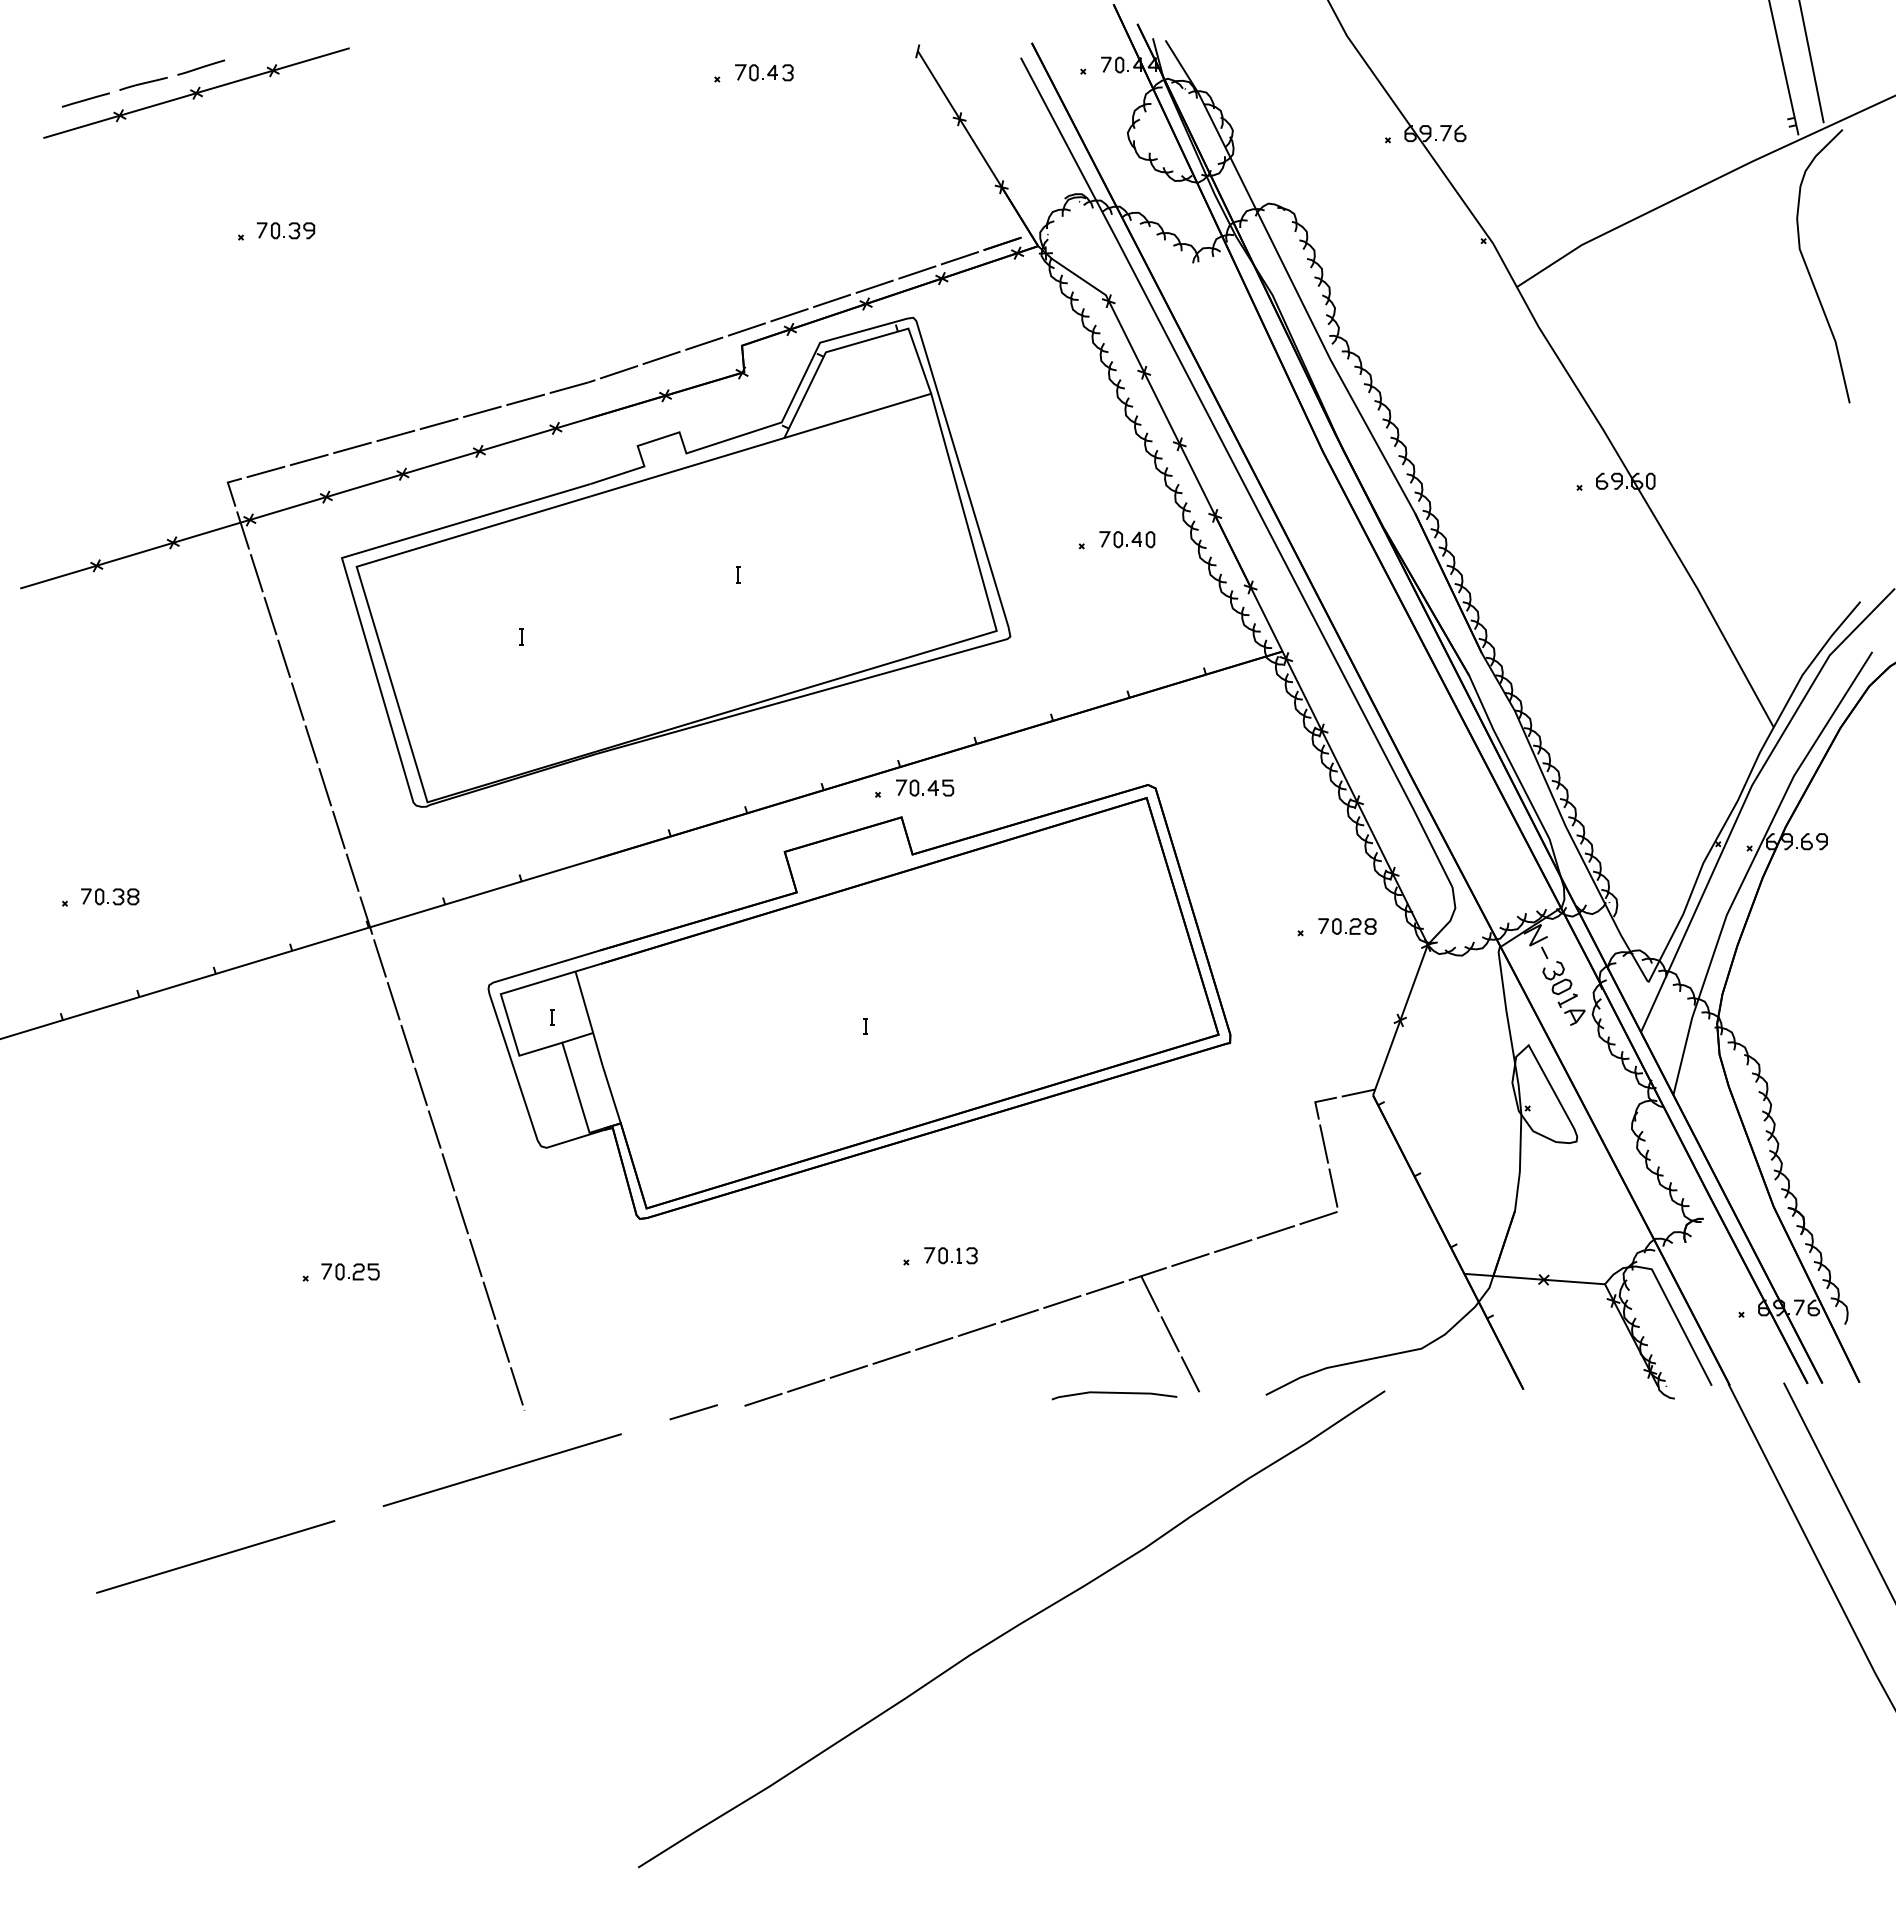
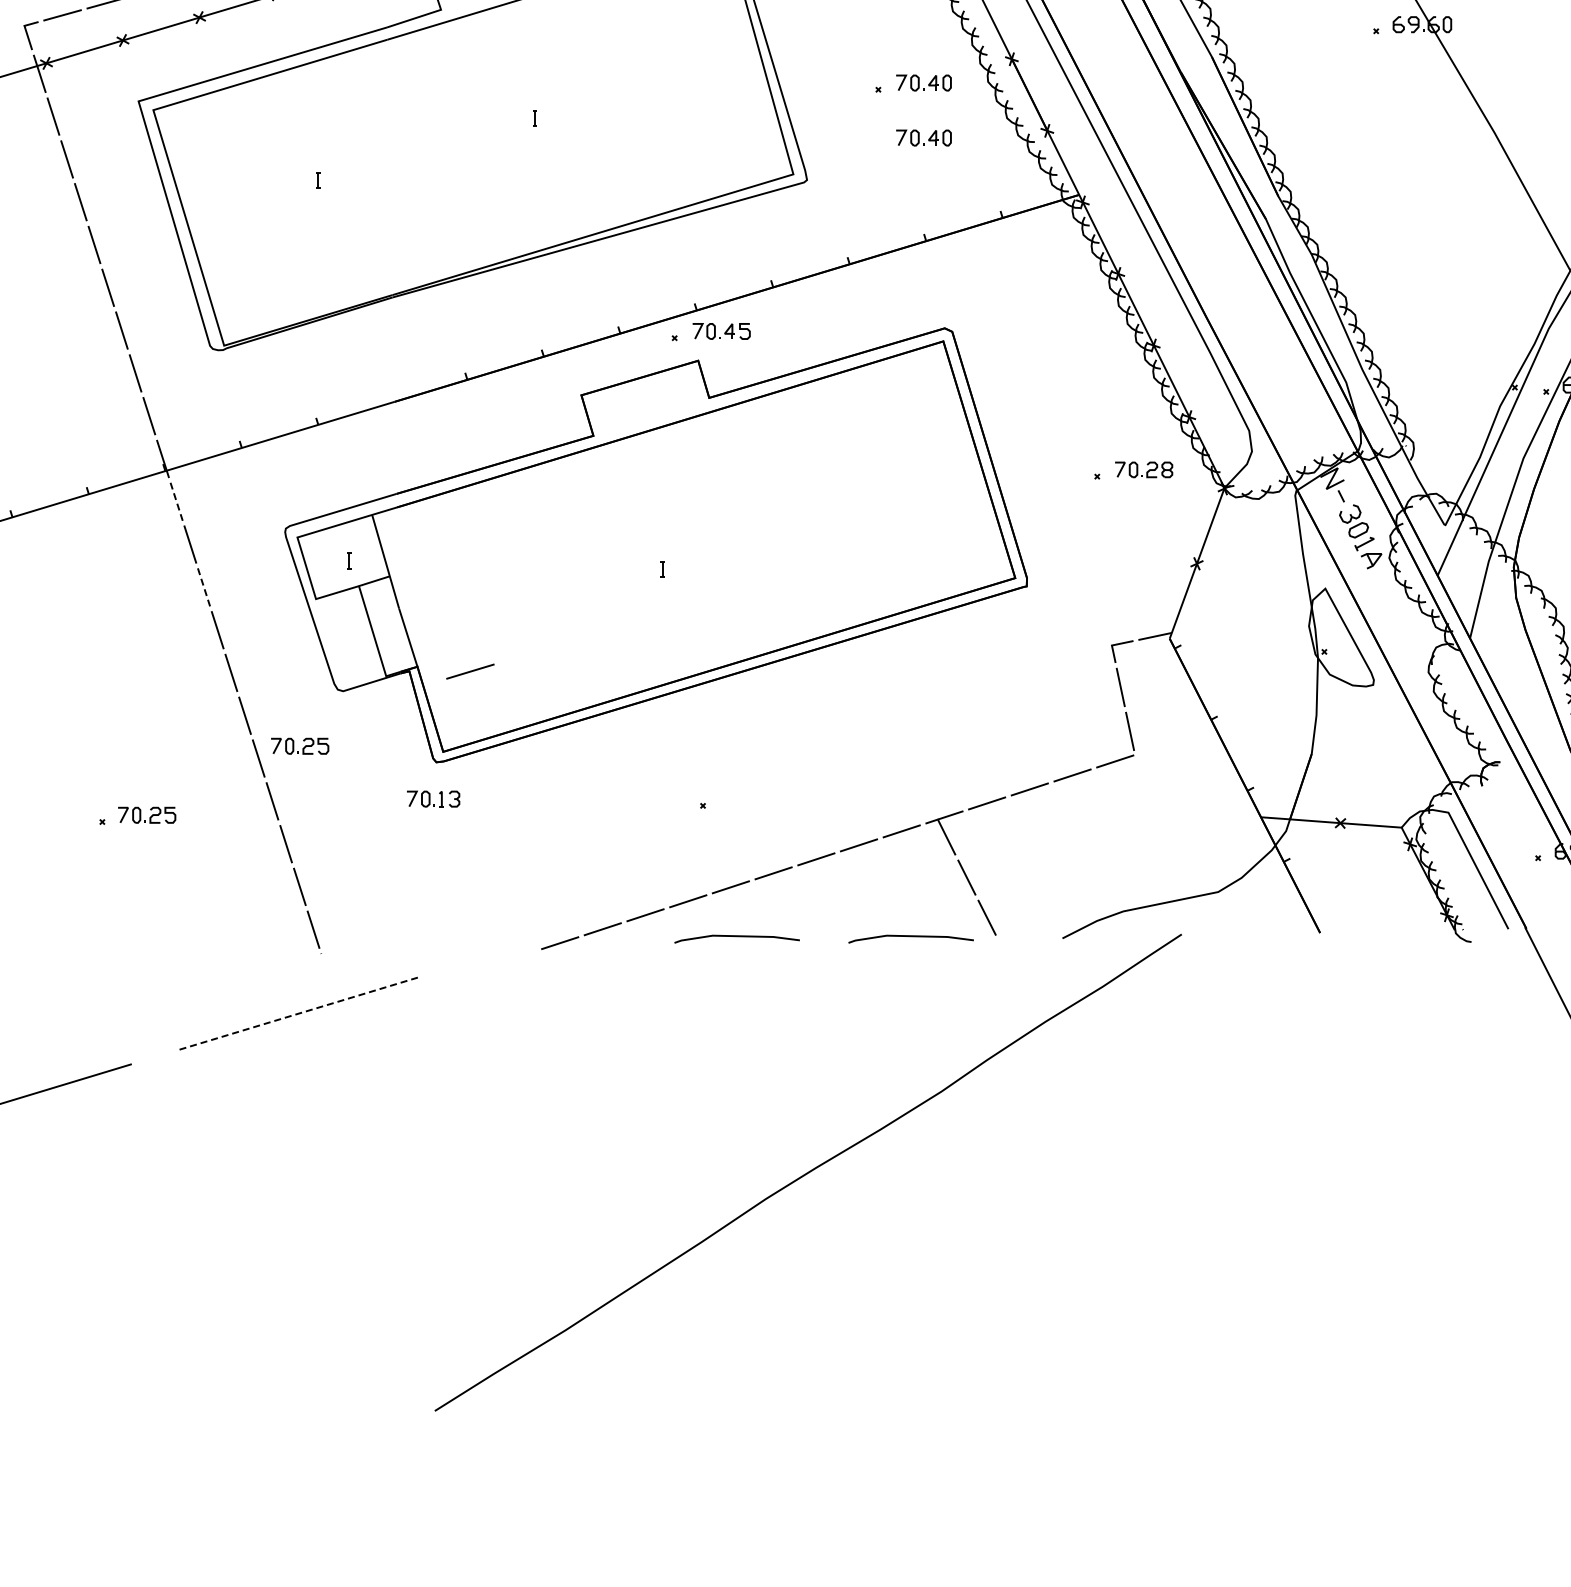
part: (1127, 594) -> (924, 137), added
line: (380, 958) -> (177, 501), solid -> dashed
line: (407, 1044) -> (204, 587), solid -> dashed
part: (503, 1202) -> (300, 745), added
part: (950, 1255) -> (433, 798), moved
line: (940, 1393) -> (737, 936), added
line: (693, 1412) -> (470, 671), moved
line: (502, 1470) -> (299, 1013), solid -> dashed

